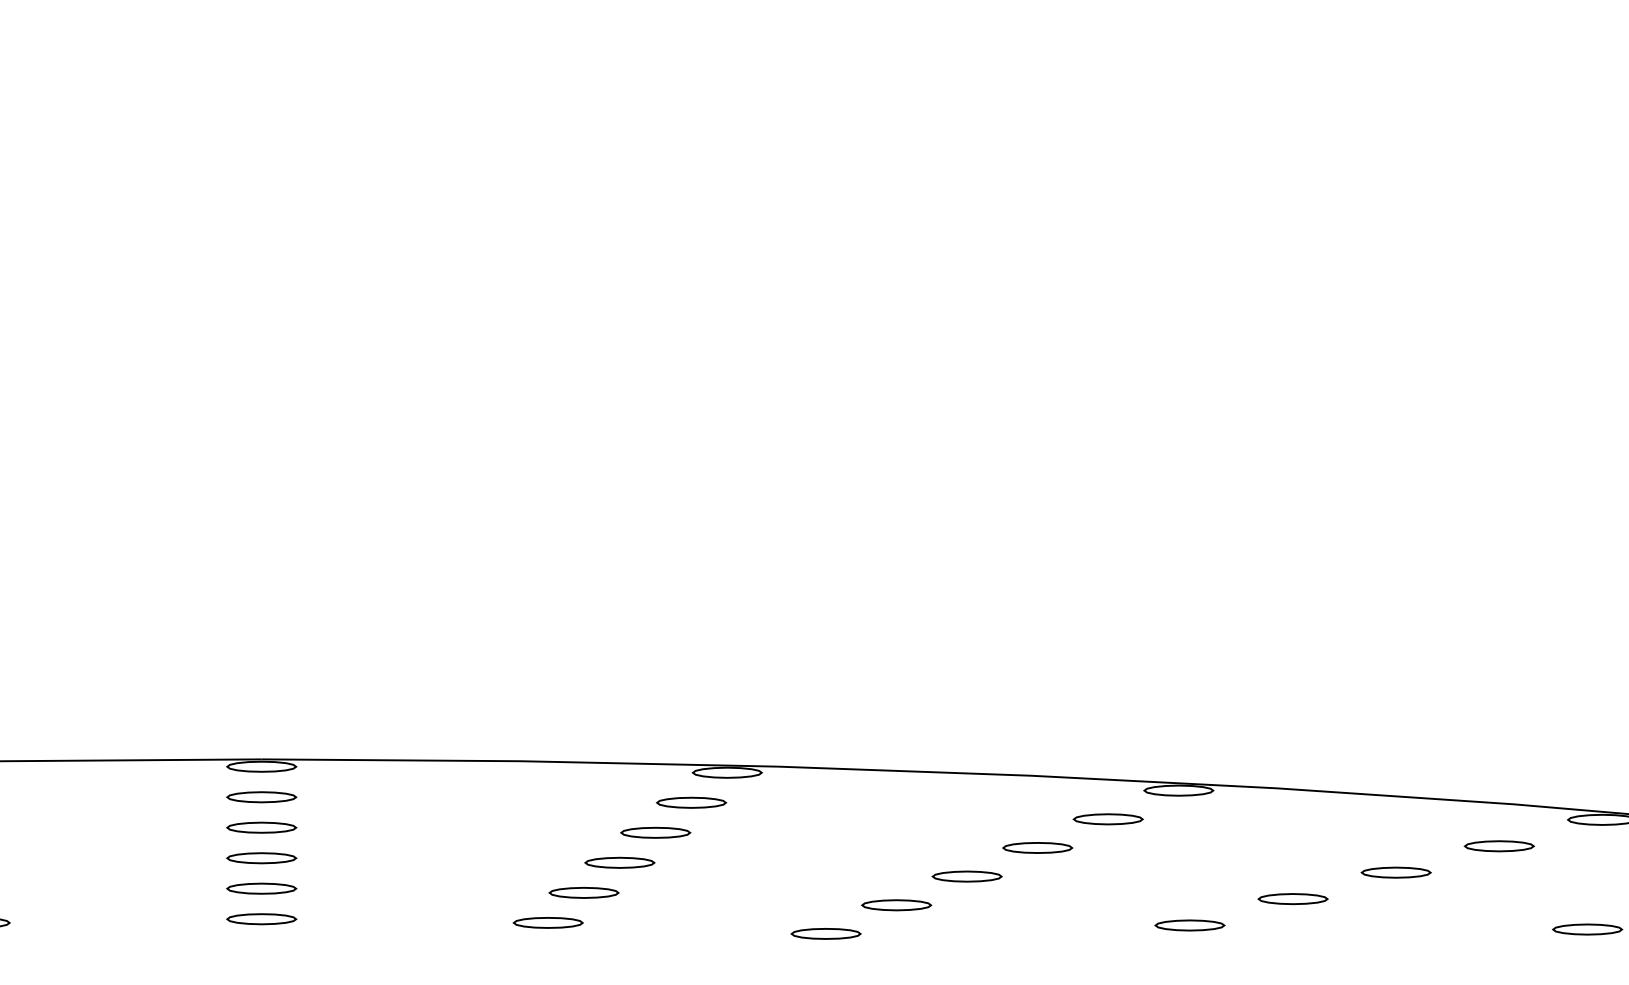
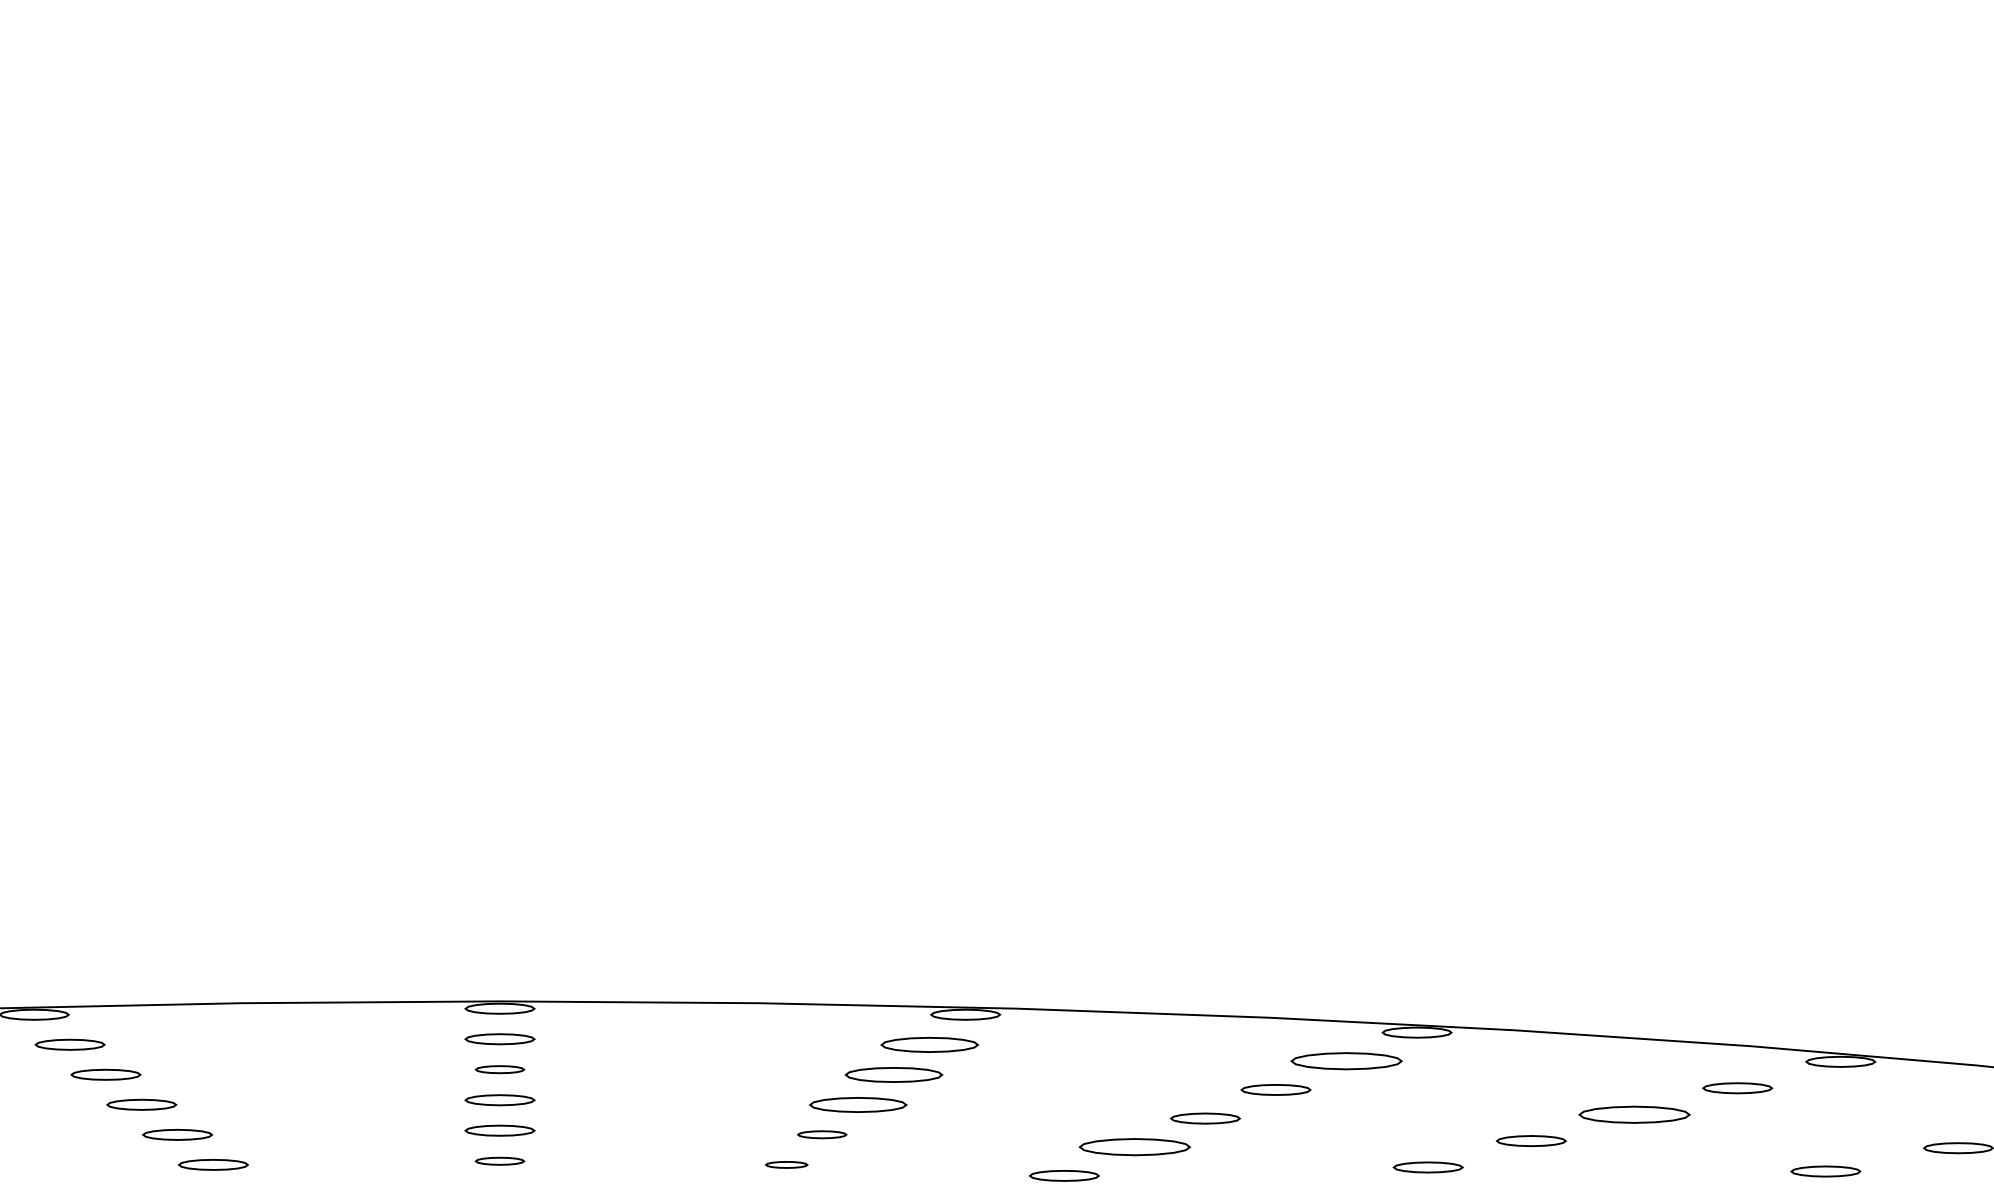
part: (691, 802) -> (929, 1044), size x1.4
part: (1108, 819) -> (1346, 1061), size x1.6
part: (261, 827) -> (499, 1069), size x0.7
part: (655, 832) -> (893, 1074), size x1.4
part: (619, 862) -> (857, 1104), size x1.4
part: (1396, 872) -> (1634, 1114), size x1.6
part: (583, 892) -> (821, 1134), size x0.7
part: (896, 905) -> (1134, 1147), size x1.6
part: (261, 919) -> (499, 1161), size x0.7
part: (548, 922) -> (786, 1164), size x0.6

